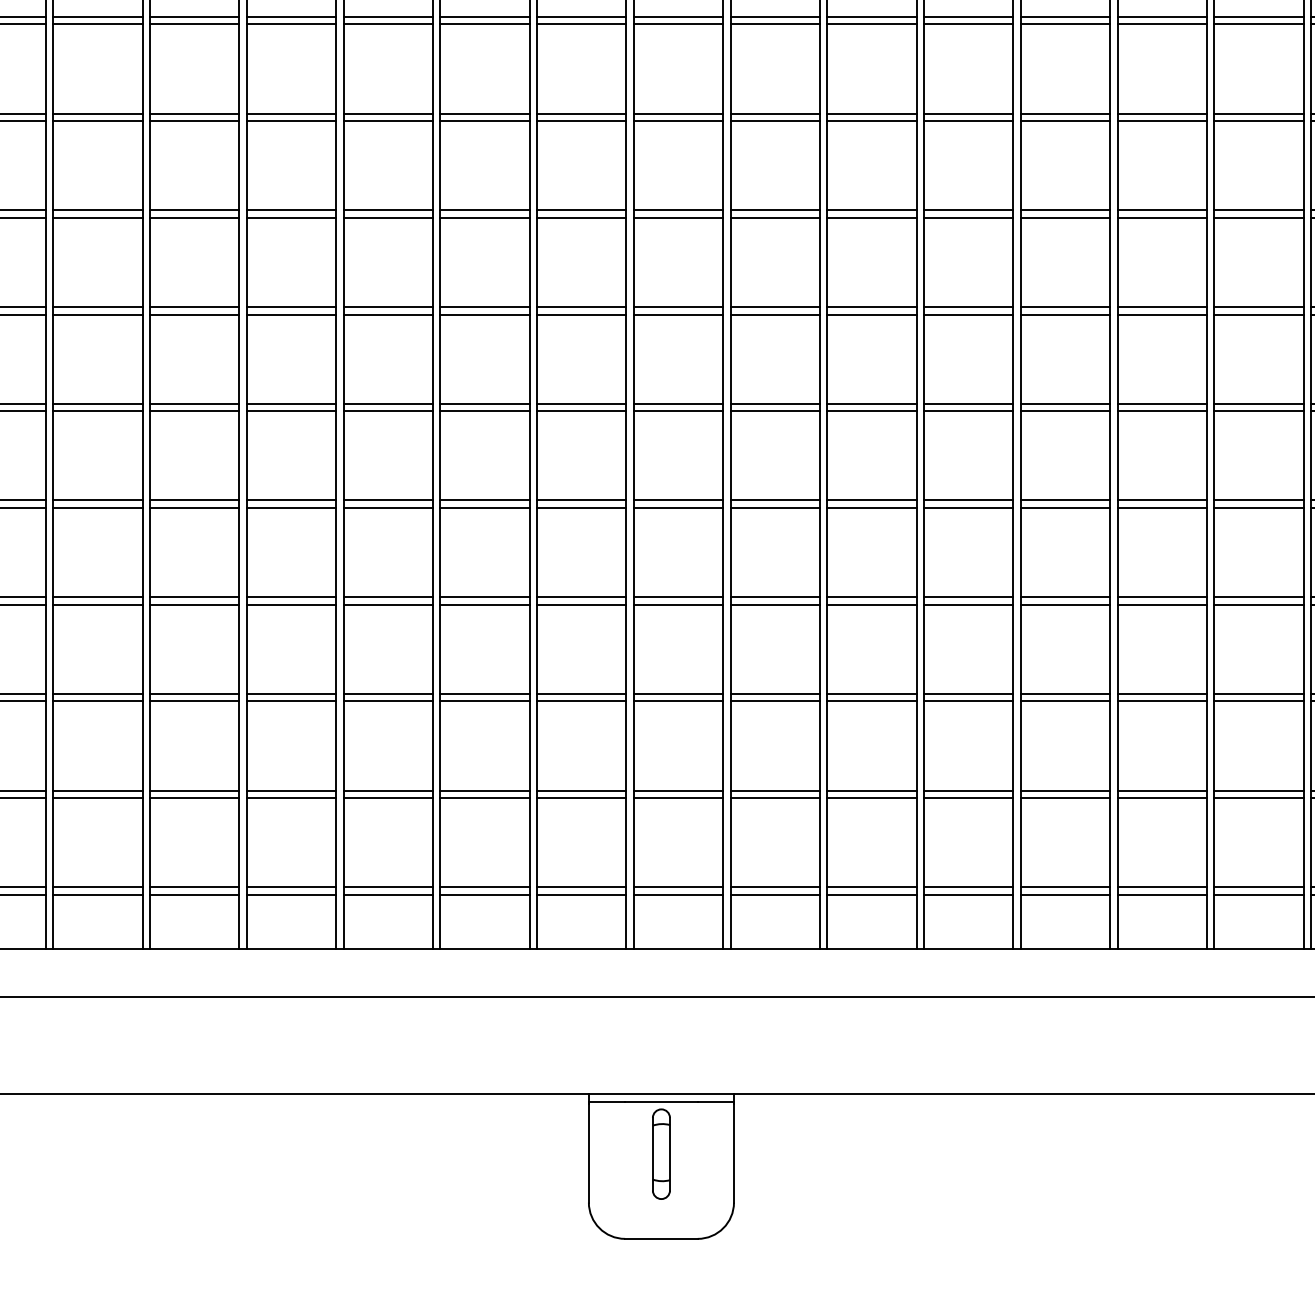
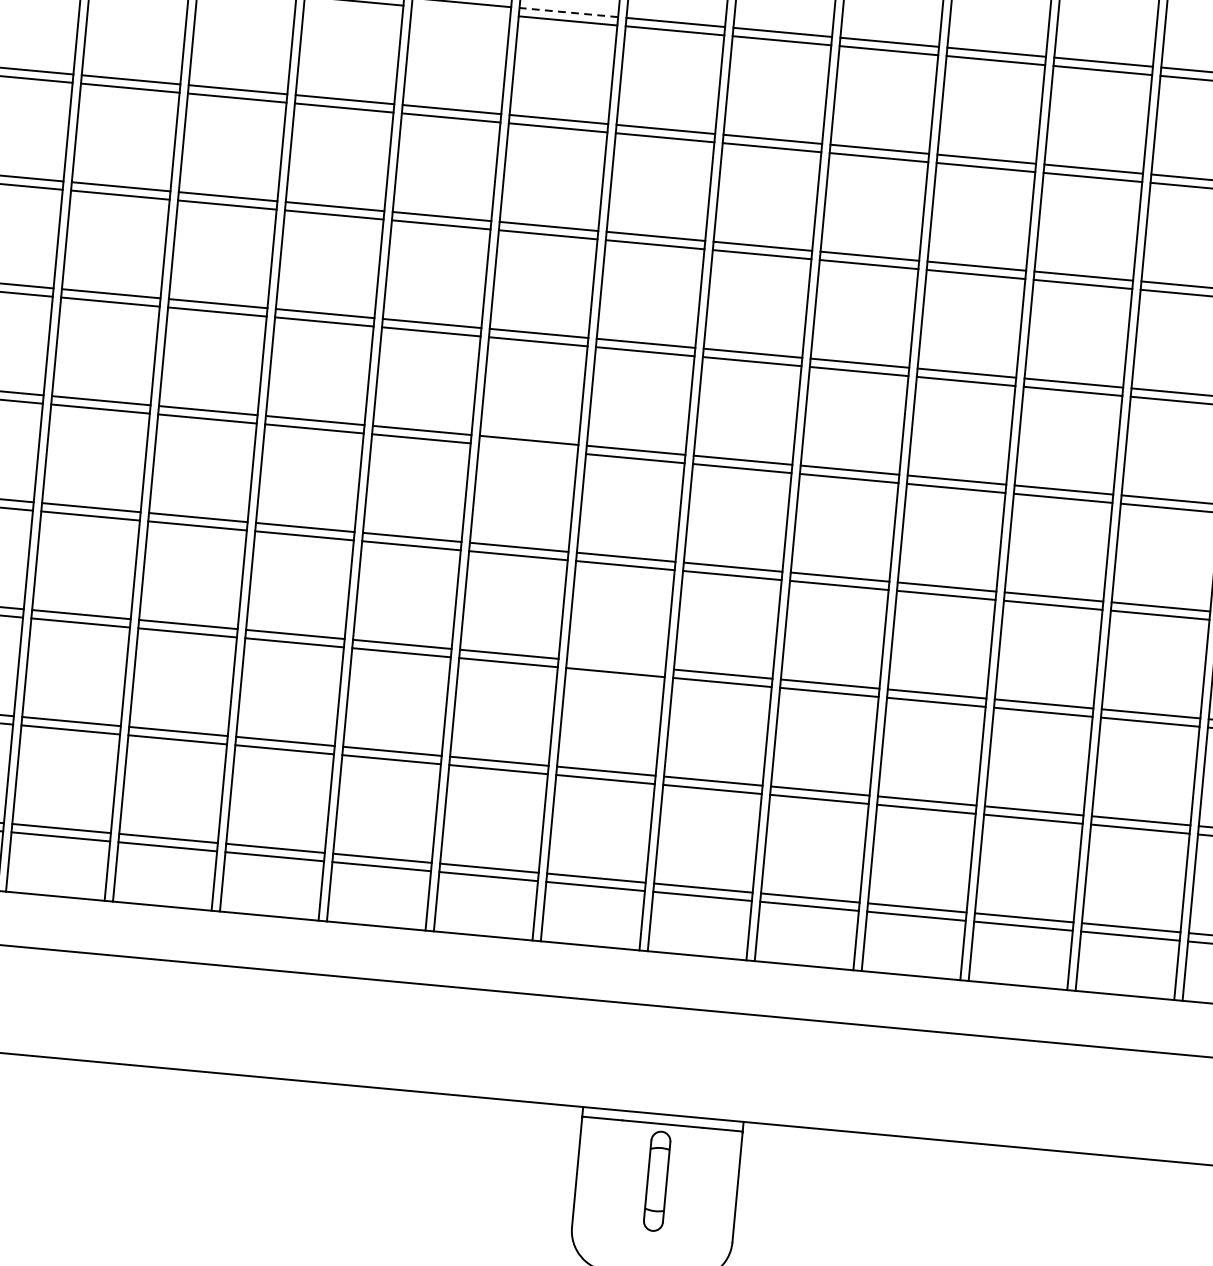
line: (484, 113) -> (568, 12), solid -> dashed
line: (387, 121) -> (460, 11), removed
line: (484, 508) -> (527, 449), removed
line: (581, 693) -> (616, 663), removed

